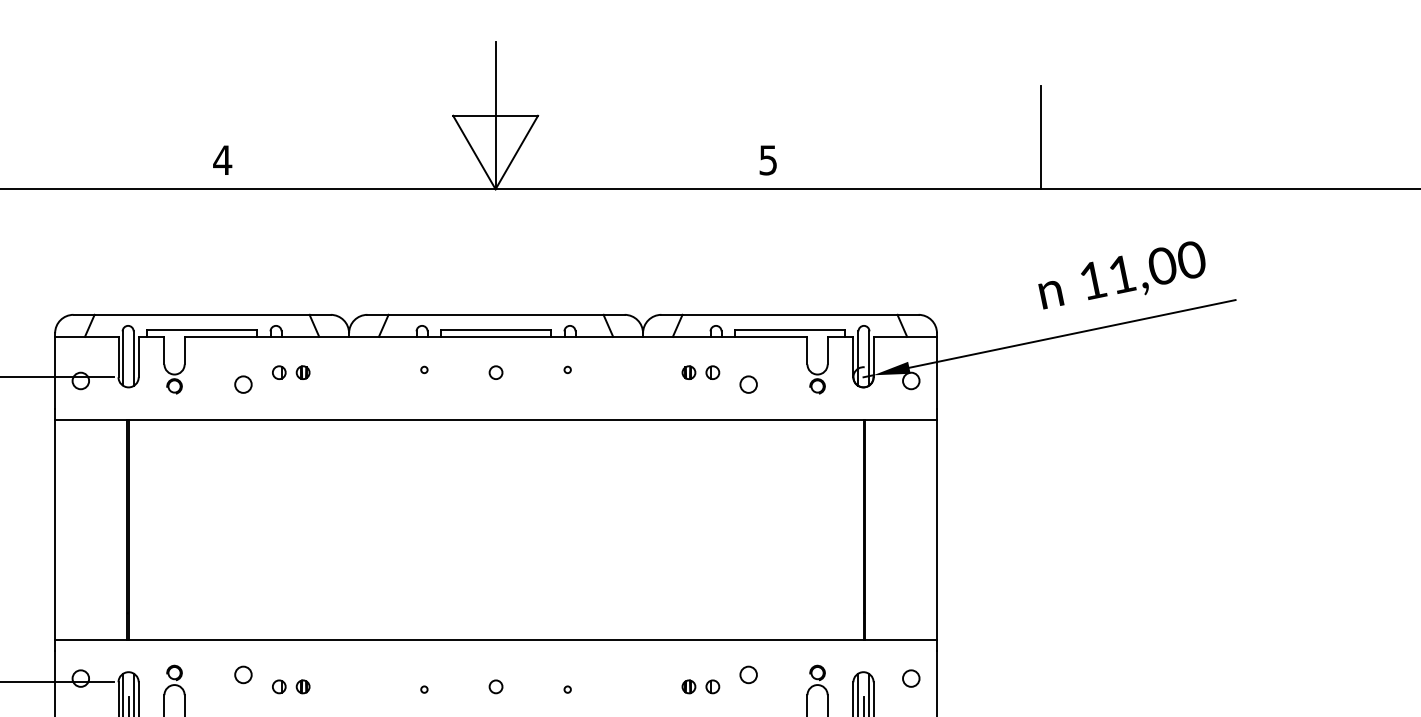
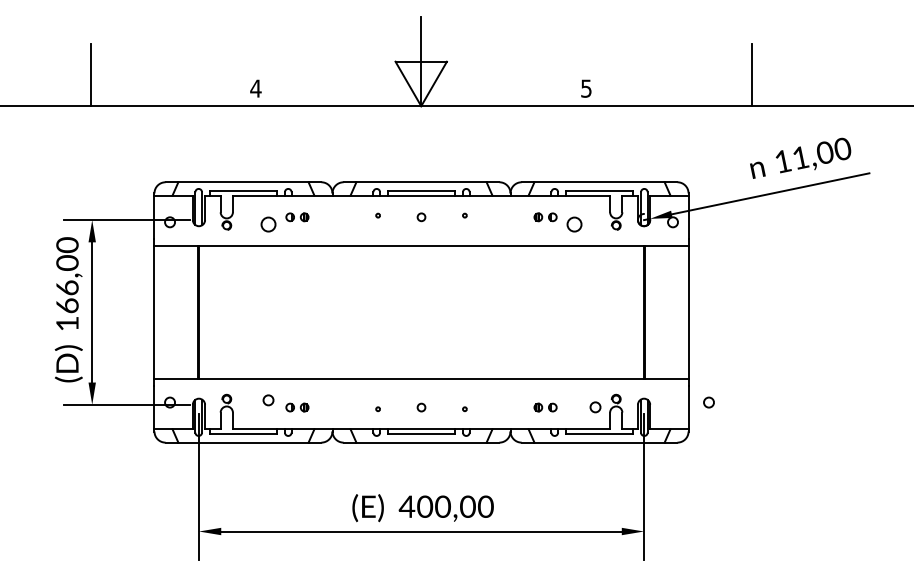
circle: (243, 384) -> (268, 224), size x1.4
circle: (748, 384) -> (574, 224), size x1.4
circle: (748, 675) -> (595, 407), moved
circle: (910, 678) -> (708, 402), moved

